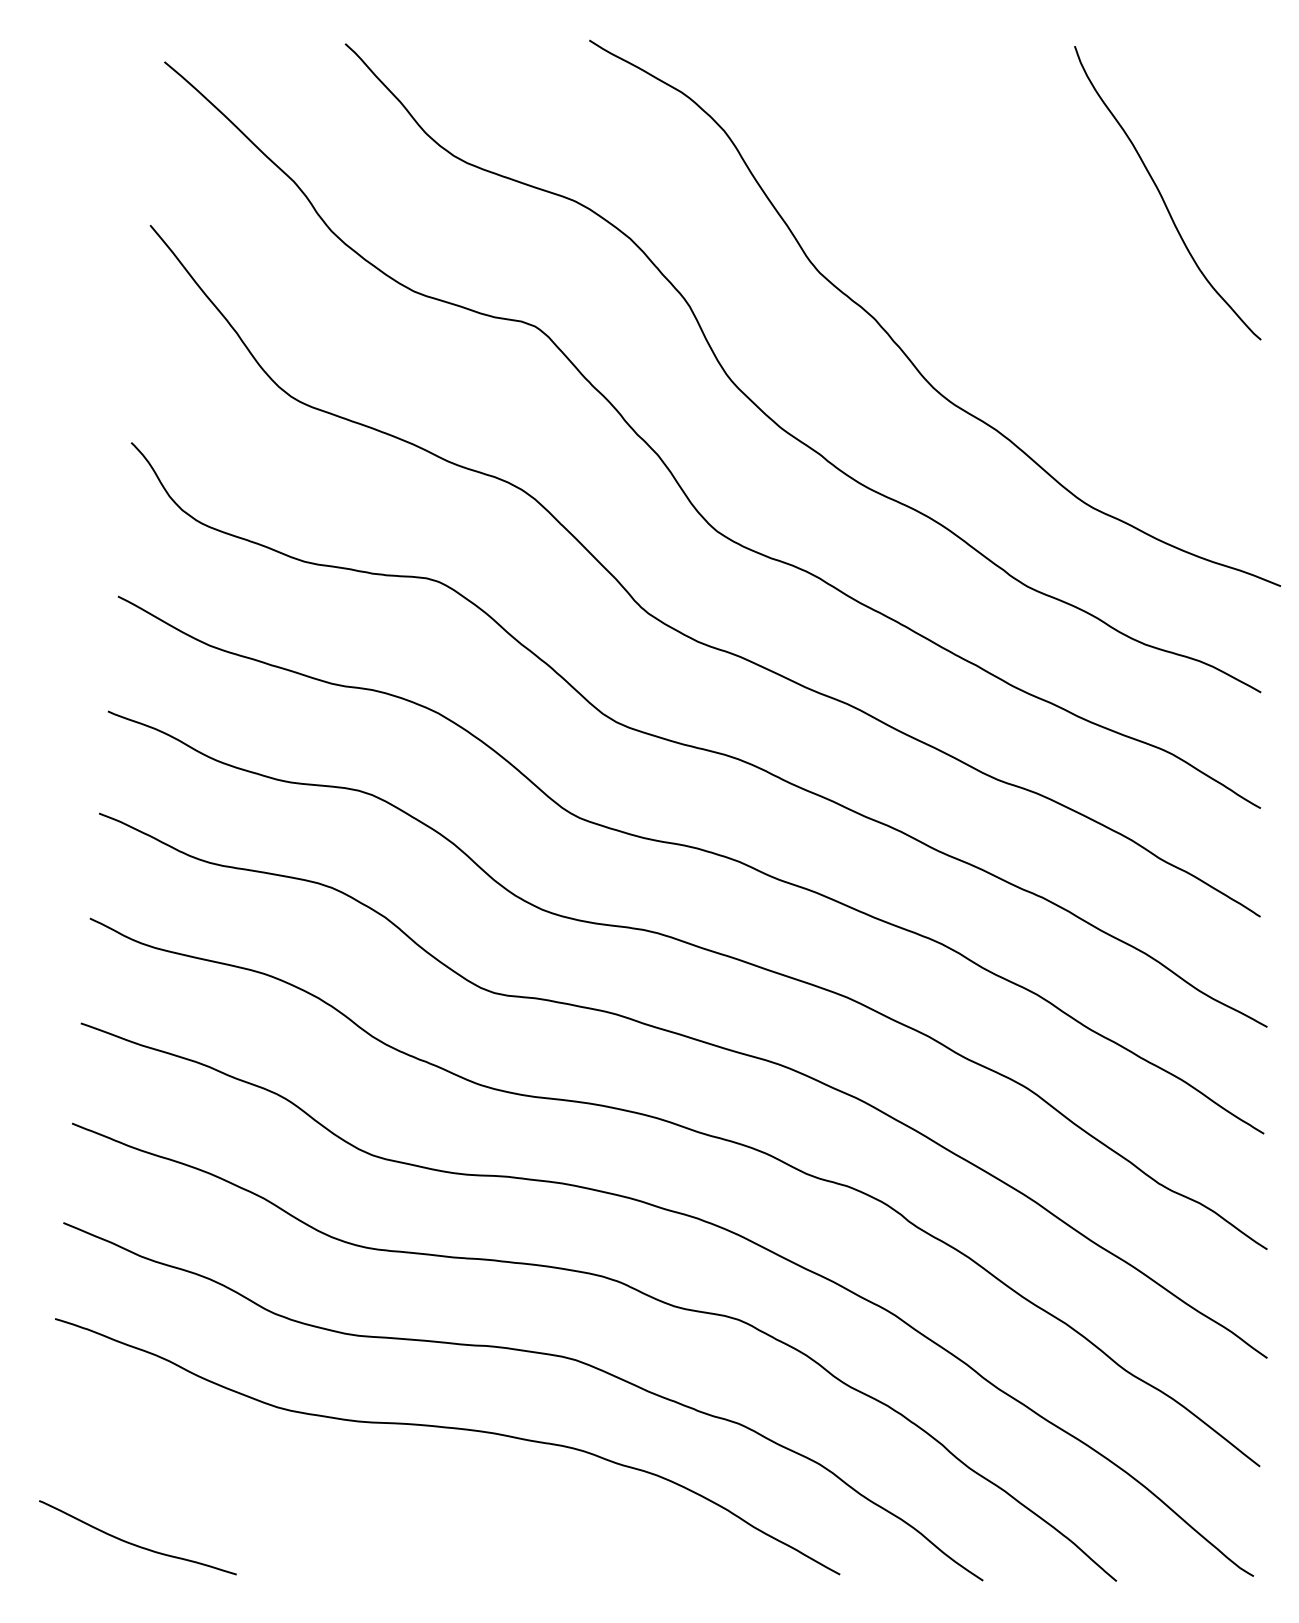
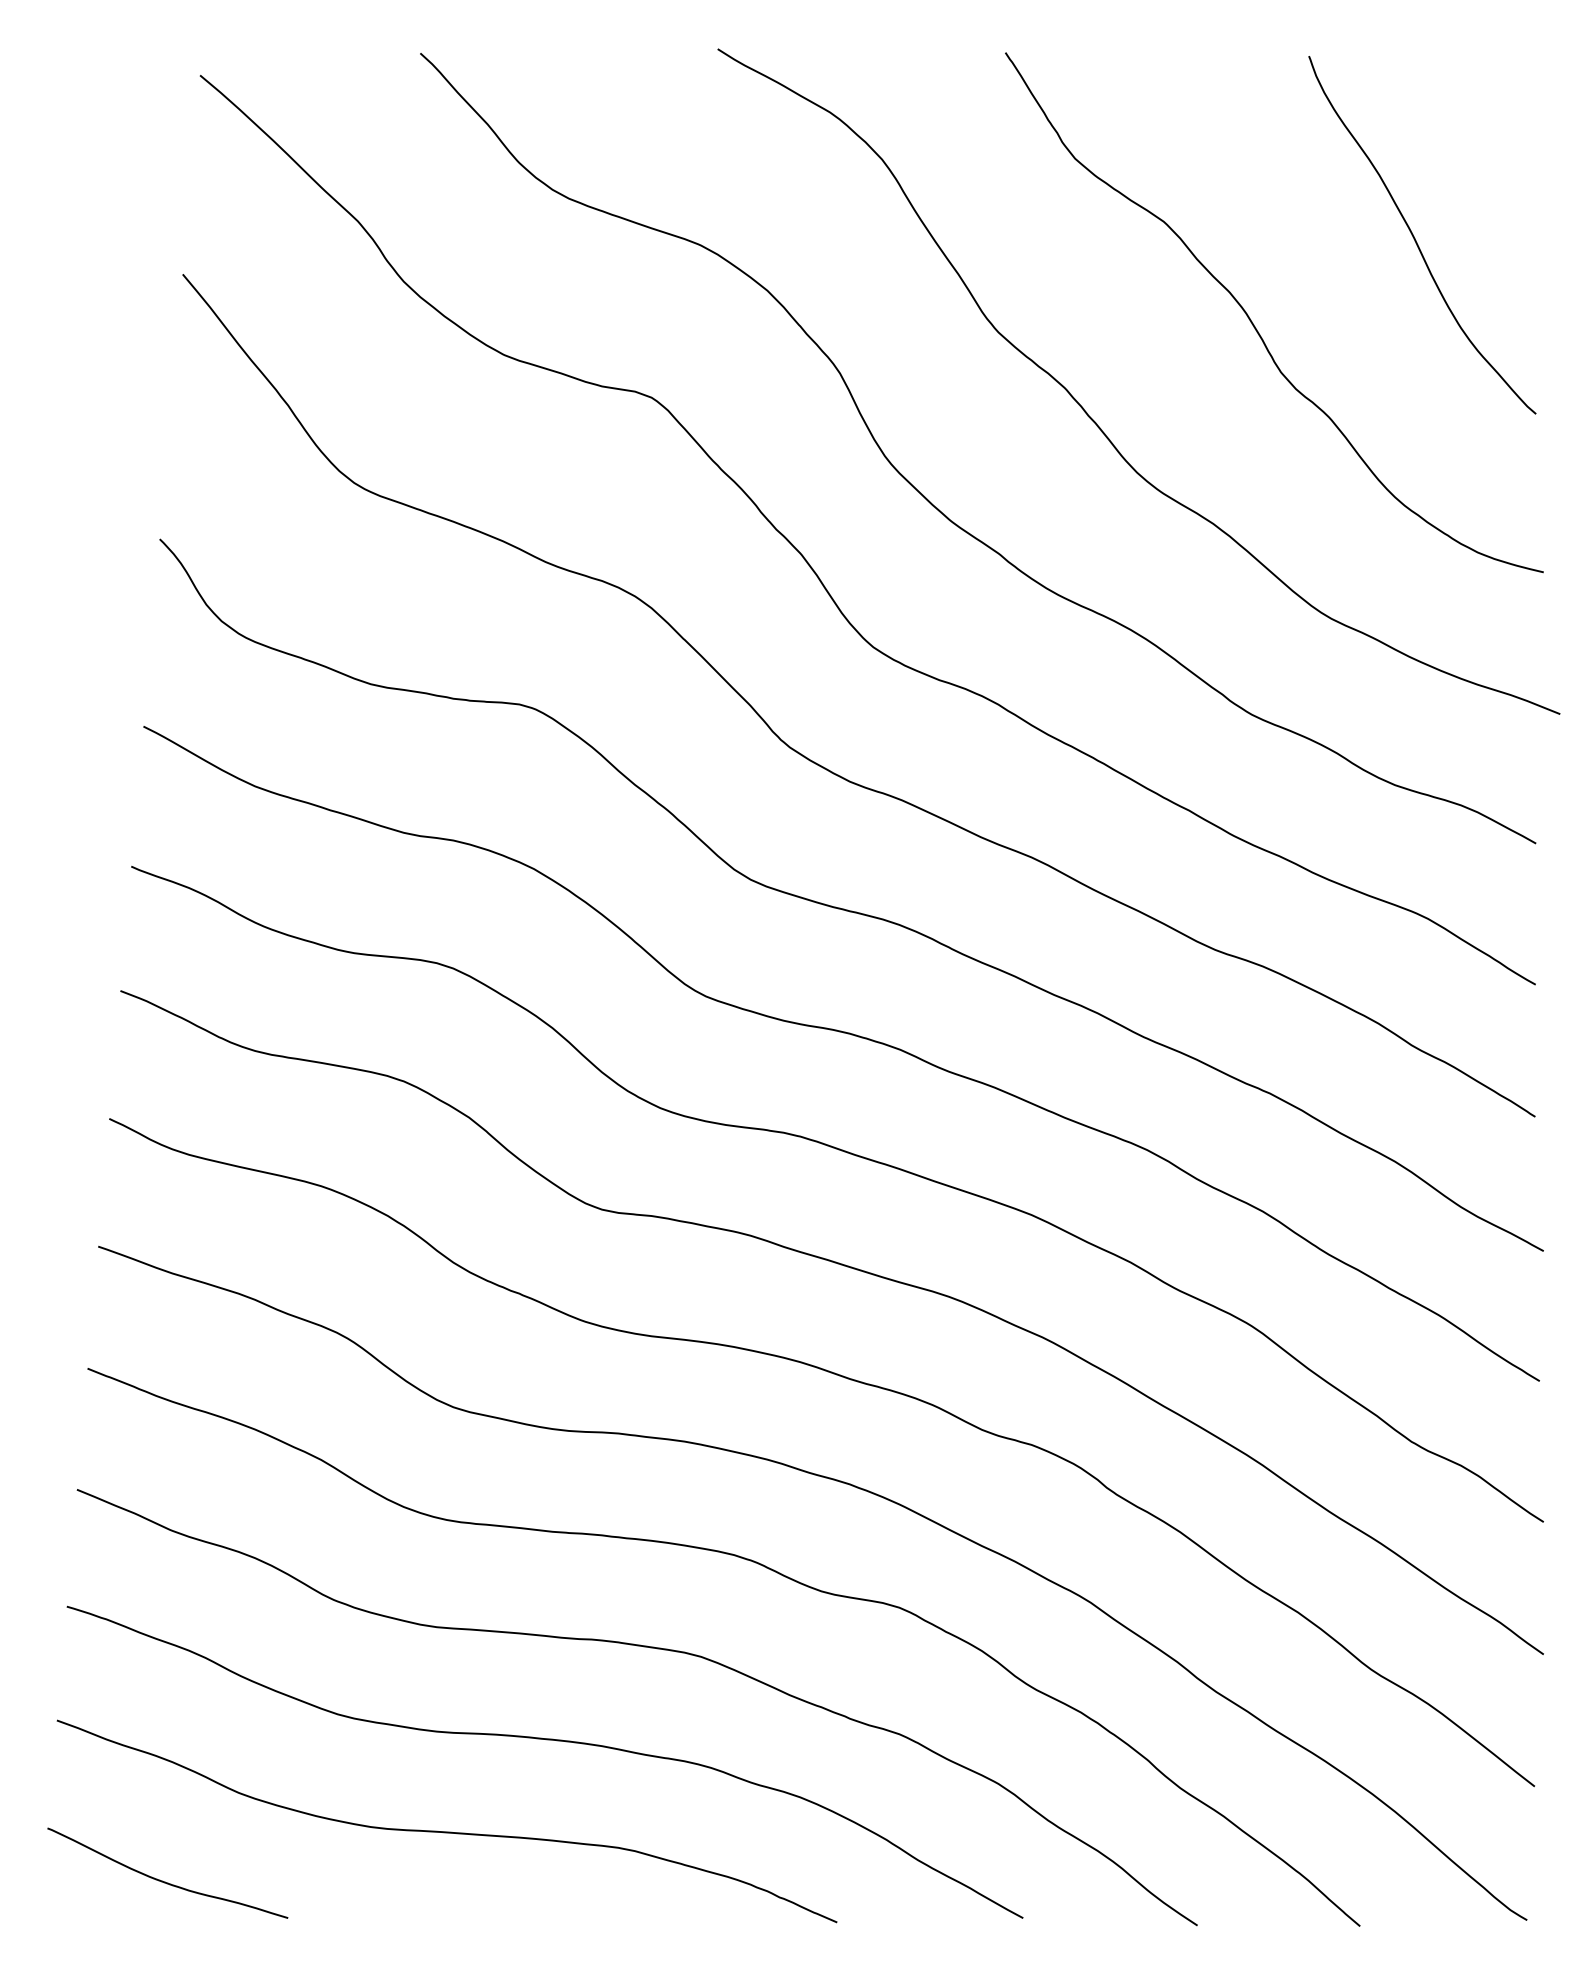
curve: (1031, 268) -> (1256, 327), added
curve: (366, 1503) -> (446, 1831), added

